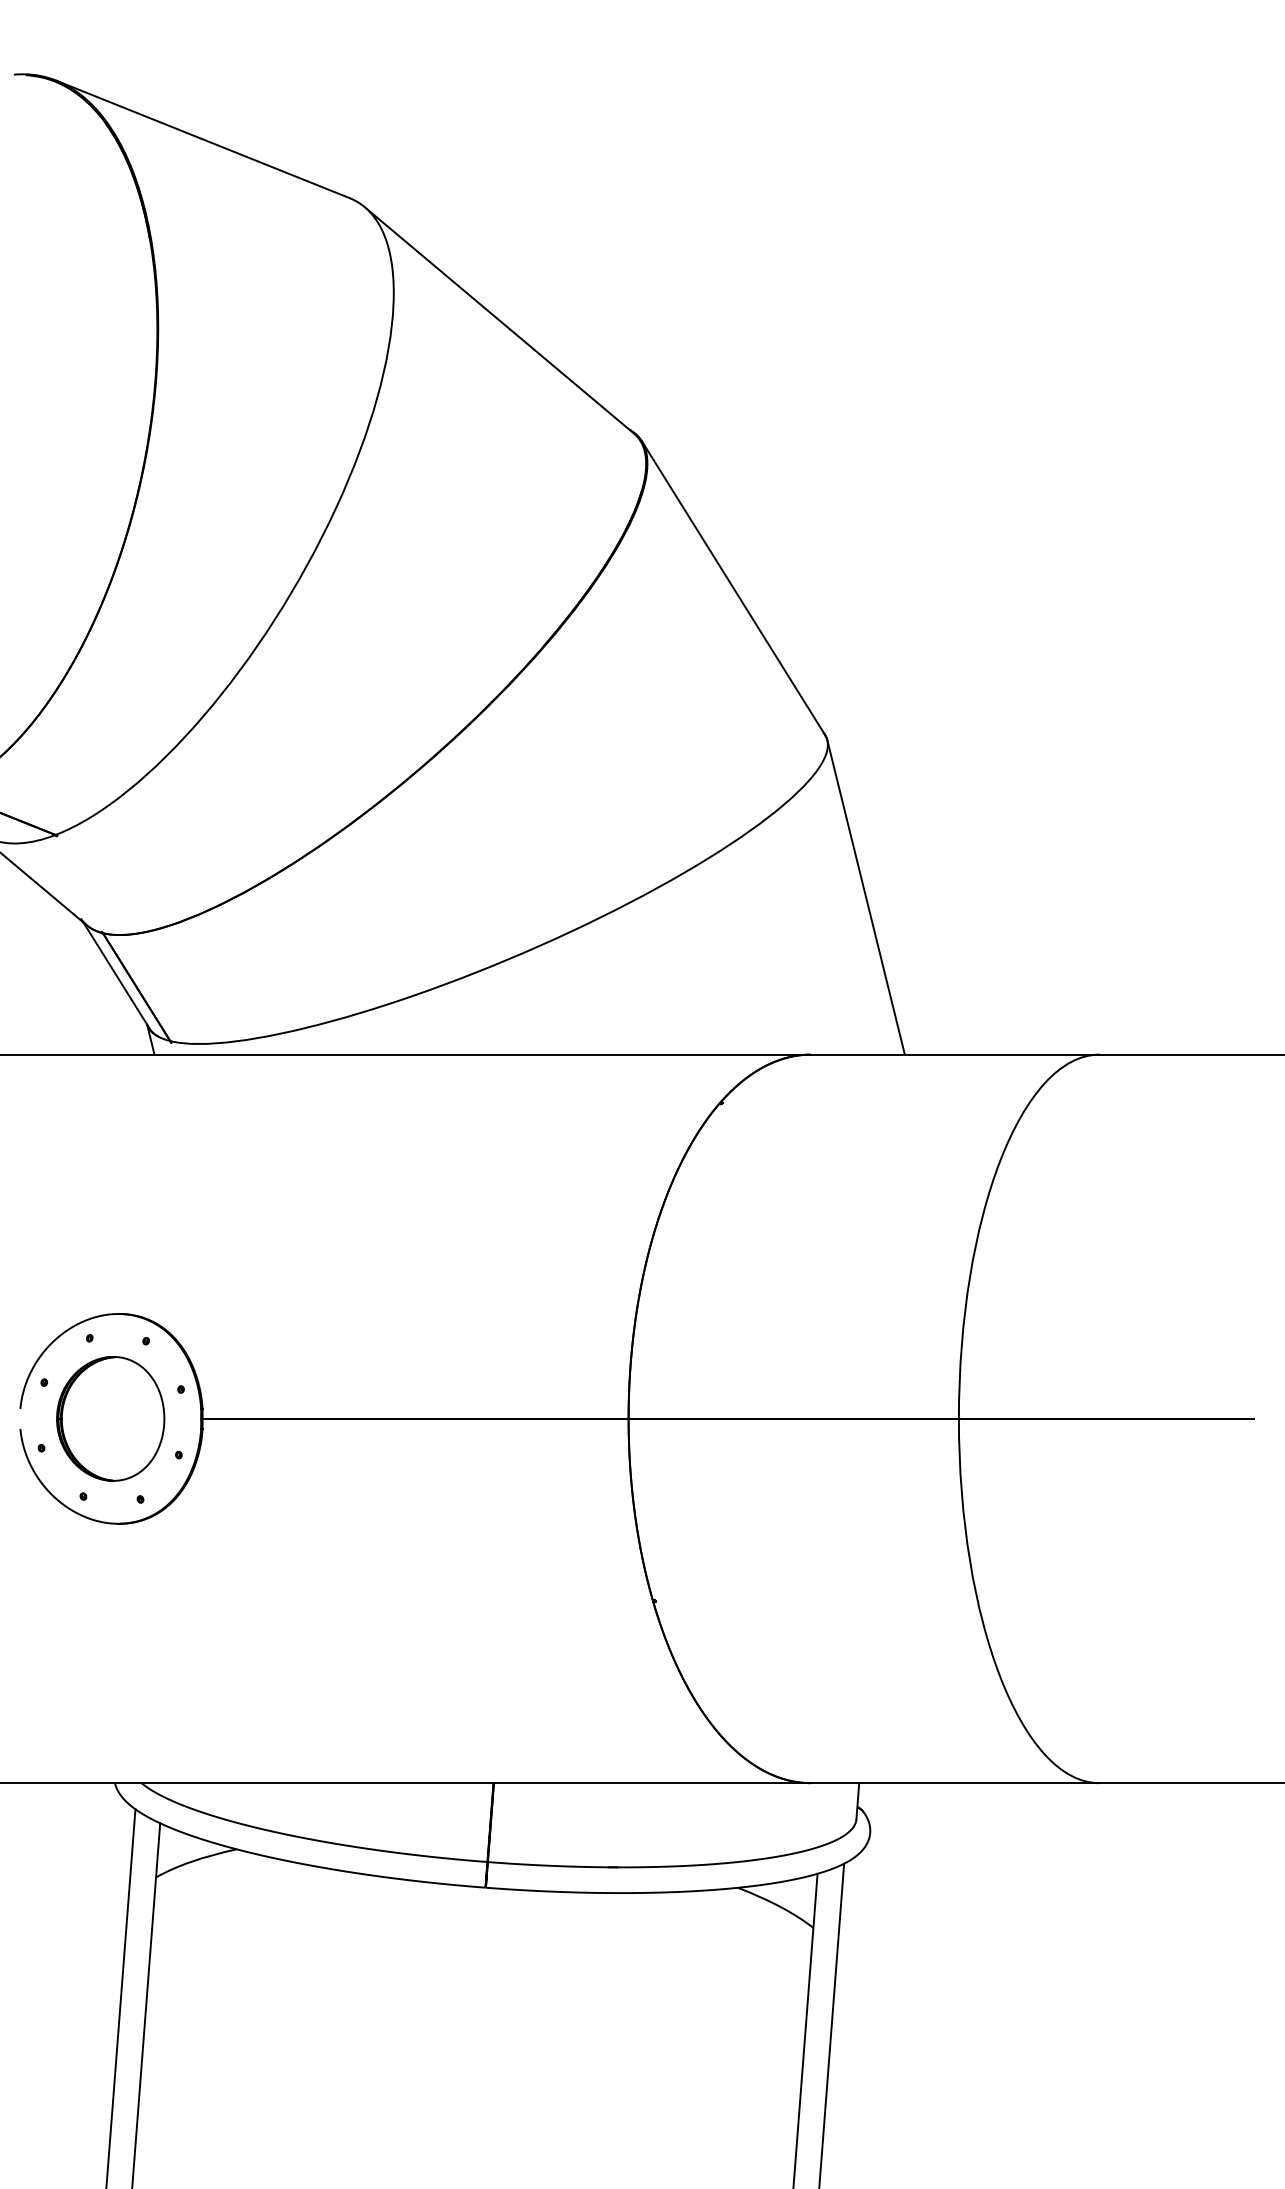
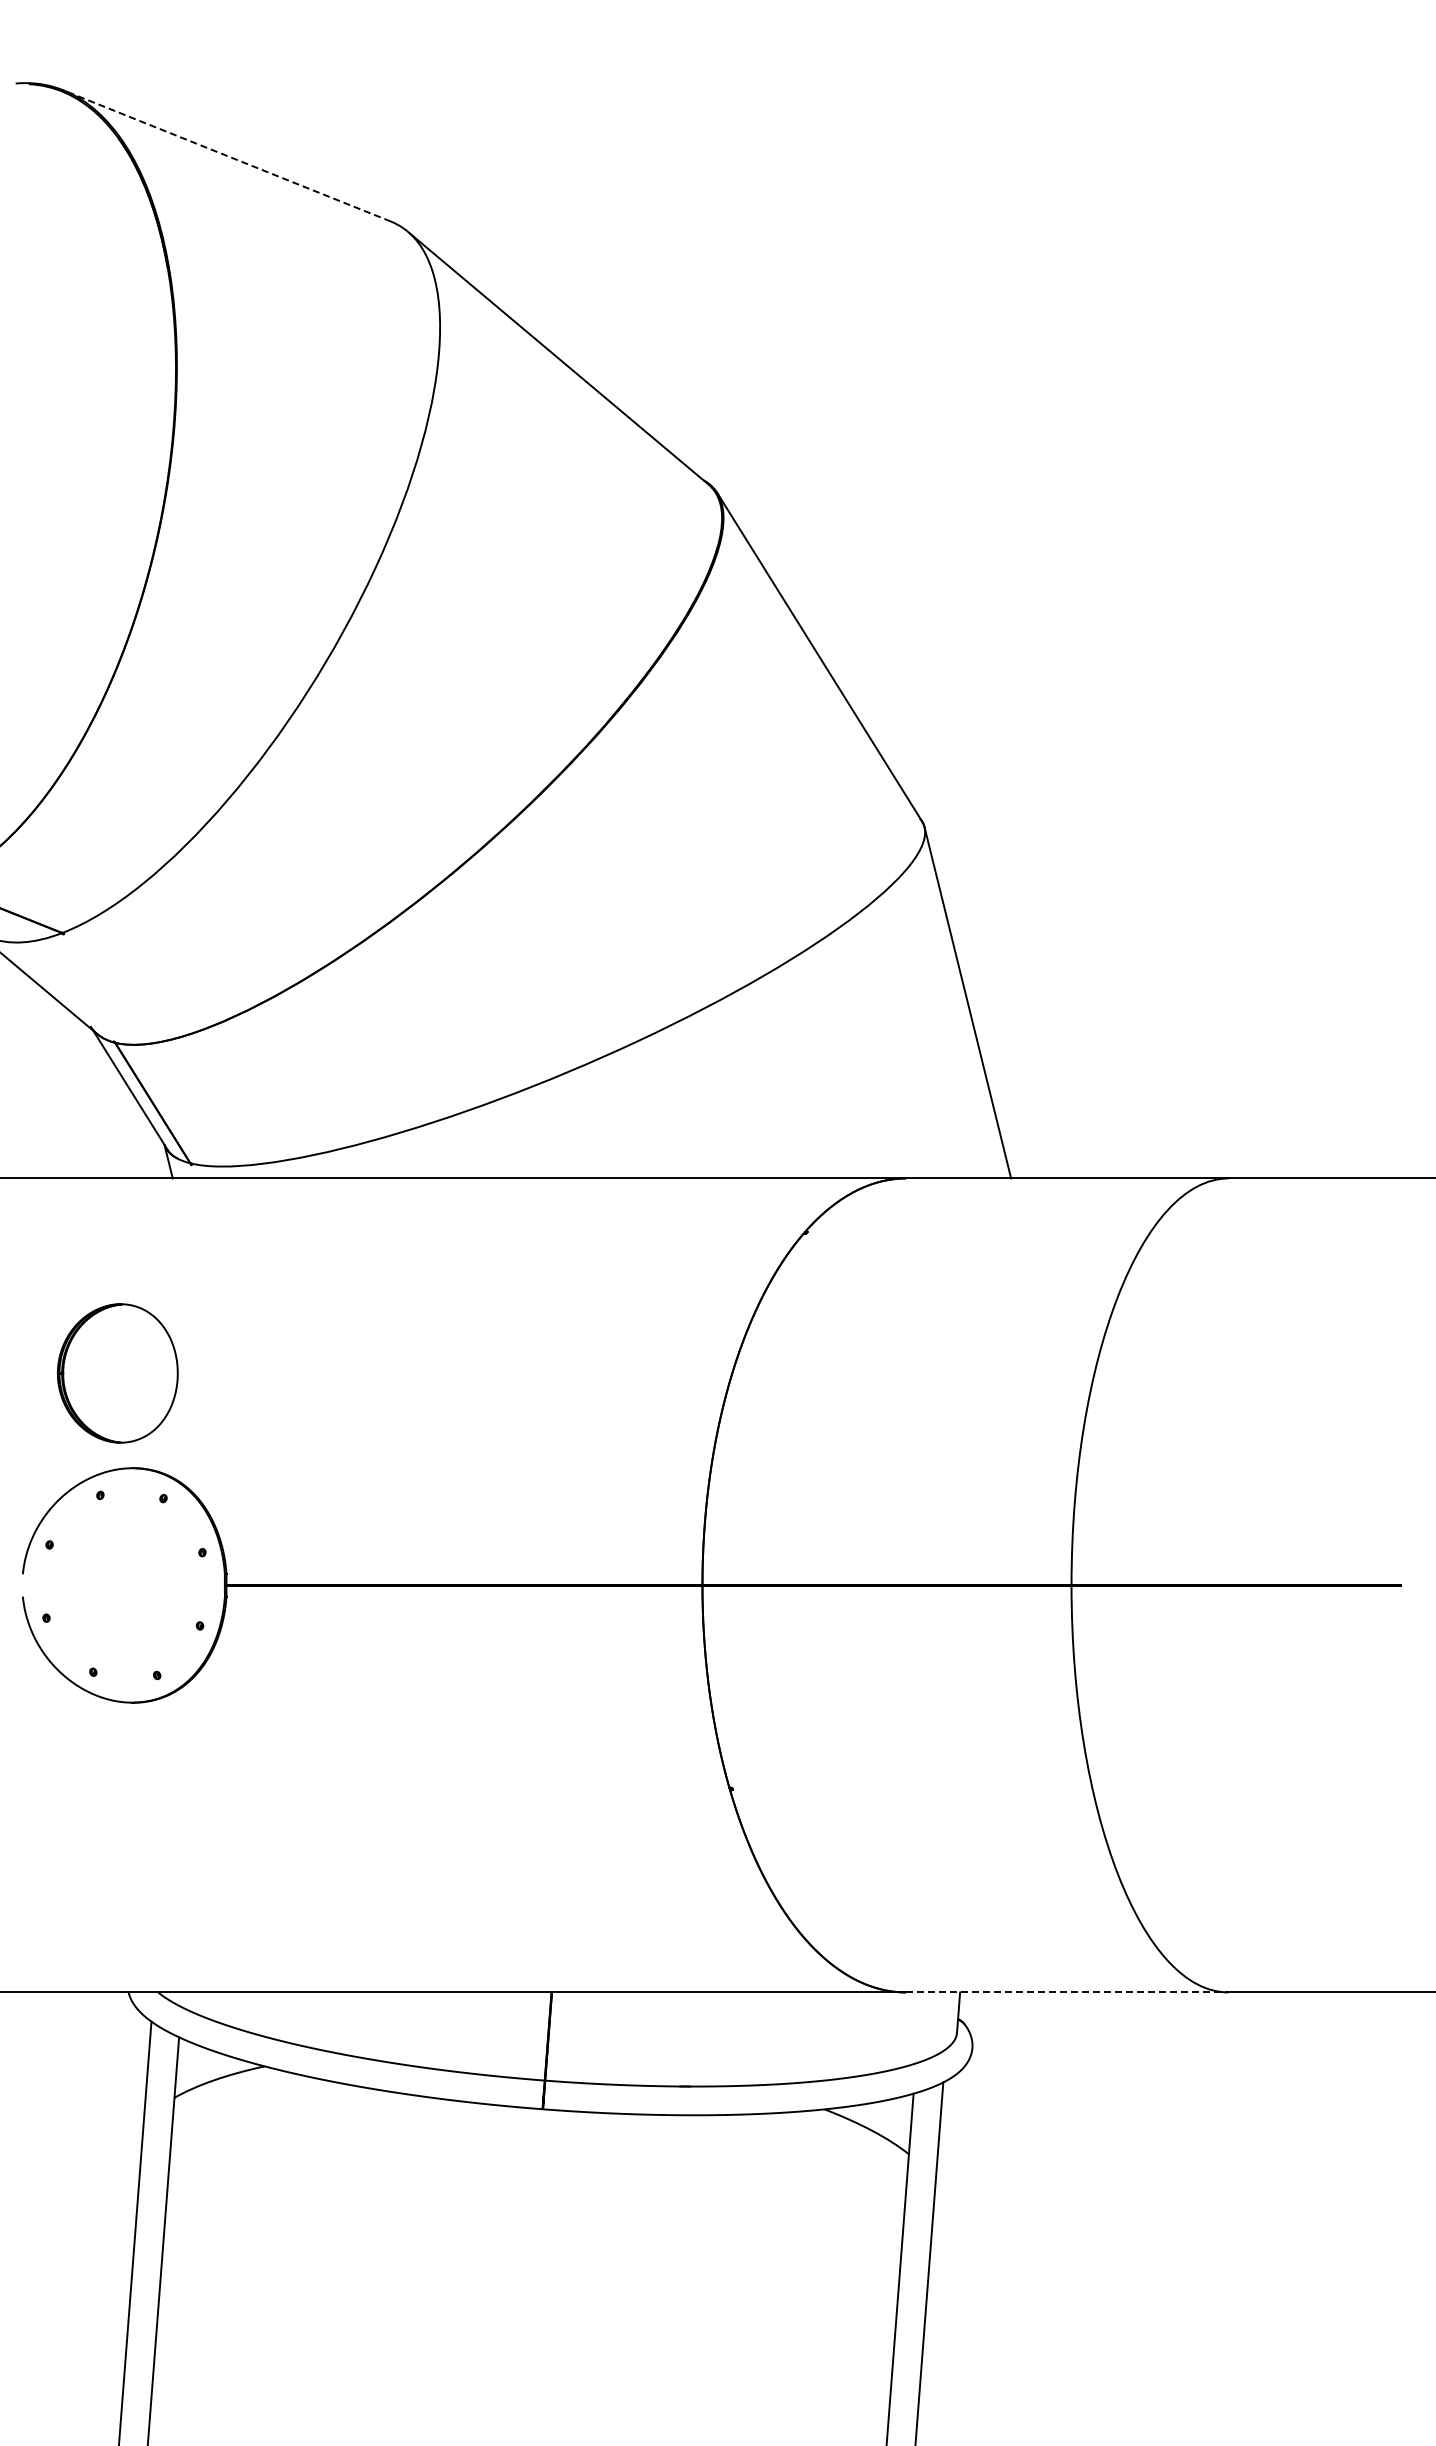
line: (203, 139) -> (227, 155), solid -> dashed
part: (110, 1418) -> (117, 1373), moved
line: (955, 1783) -> (1067, 1992), solid -> dashed

